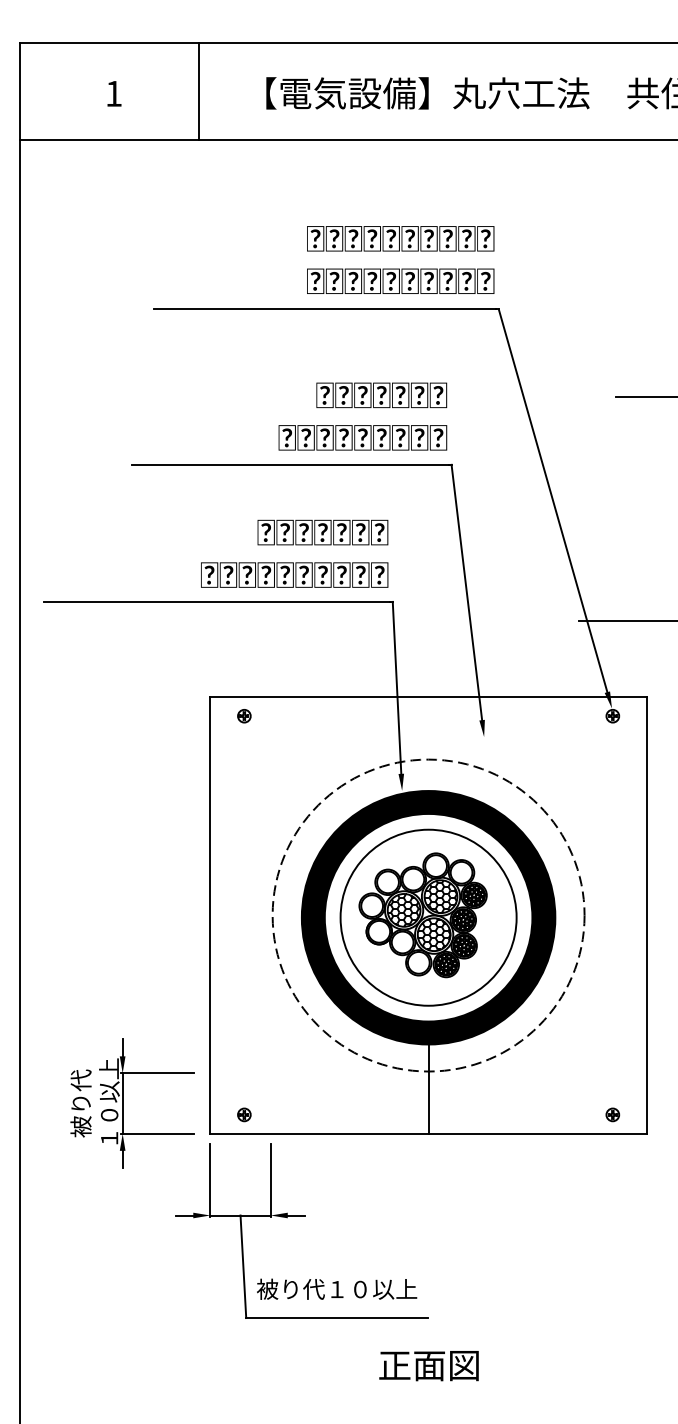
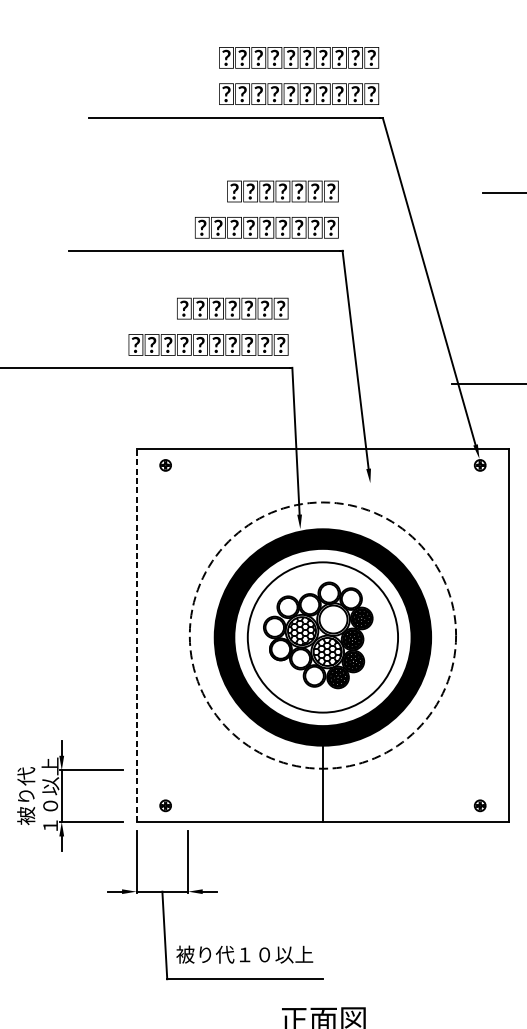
hatch: (440, 896) -> (333, 619), removed
line: (210, 915) -> (136, 635), solid -> dashed

